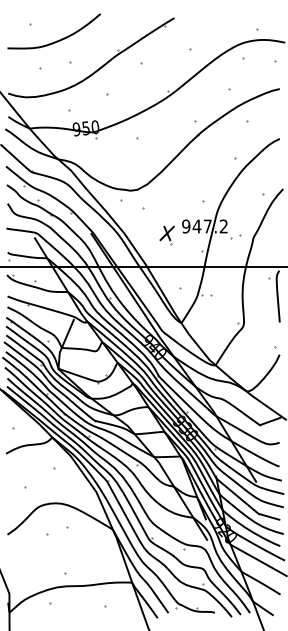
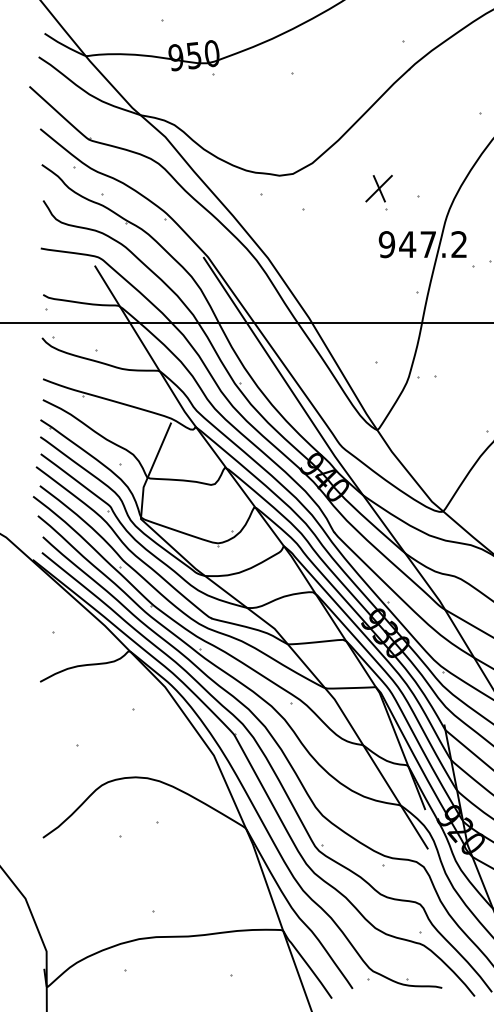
part: (166, 235) -> (377, 192), moved

